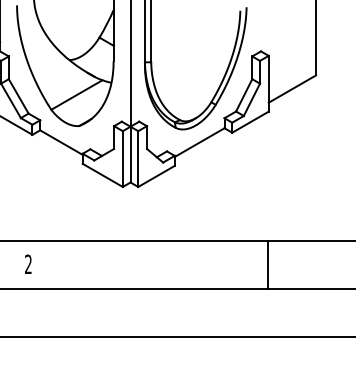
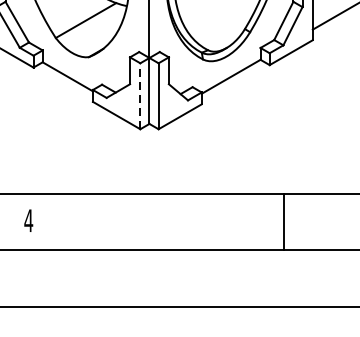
line: (122, 159) -> (139, 96), solid -> dashed
text: (28, 263) -> (28, 219), 2 -> 4
line: (268, 265) -> (284, 222), moved

